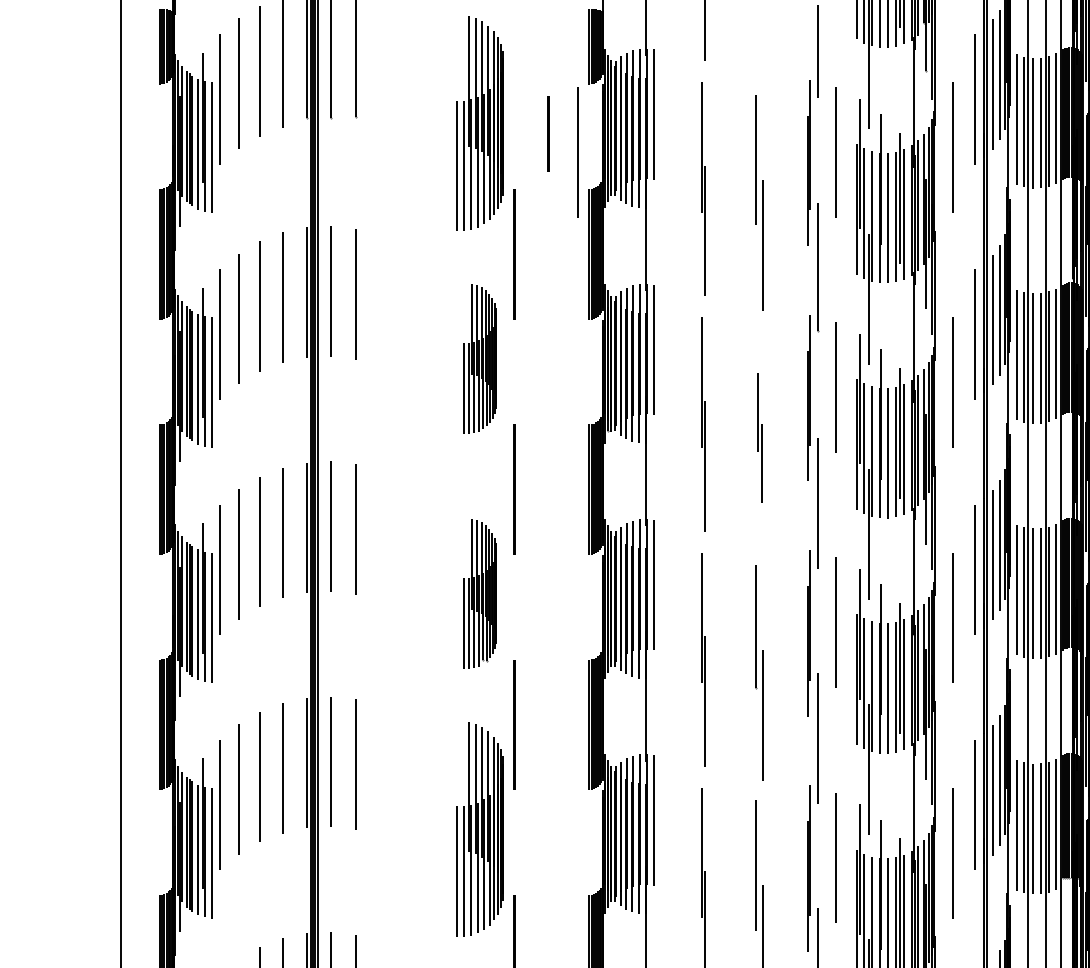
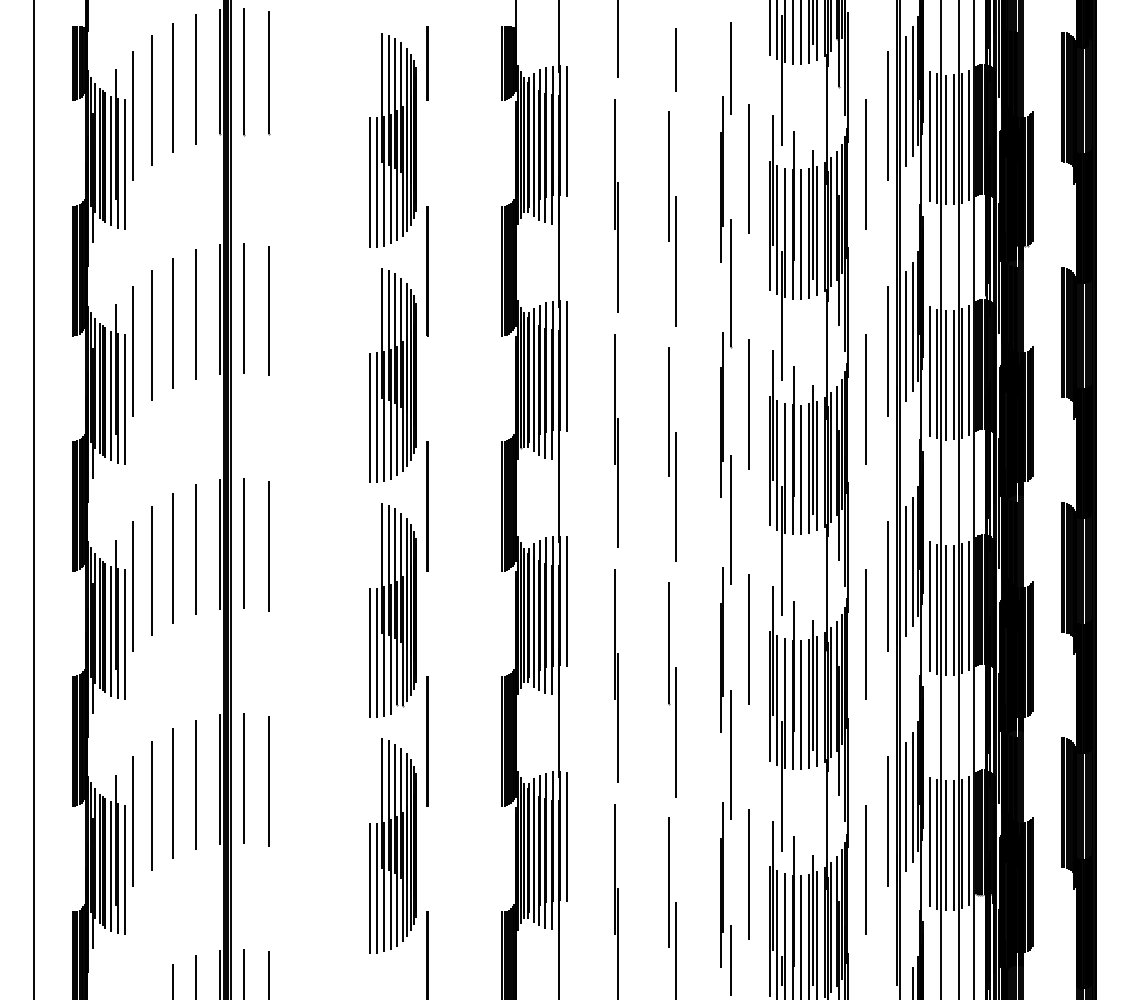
line: (762, 42) -> (675, 59), added
line: (548, 133) -> (427, 63), moved
line: (577, 151) -> (490, 168), removed
part: (479, 358) -> (392, 375), size x1.43
part: (759, 437) -> (672, 454), size x1.67
part: (479, 593) -> (392, 610), size x1.43

